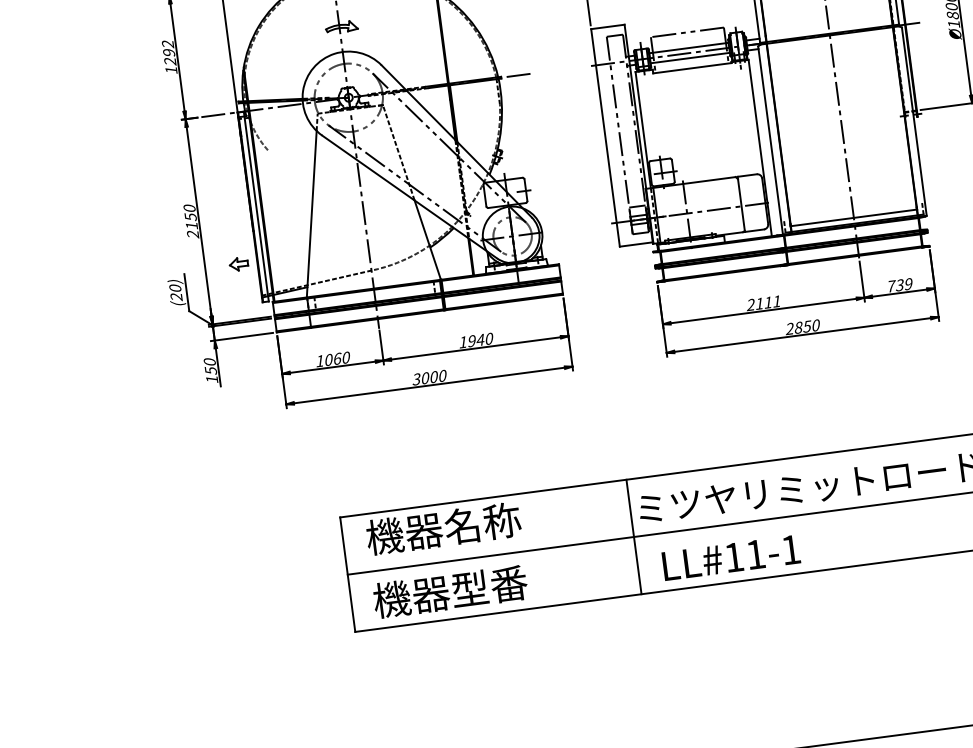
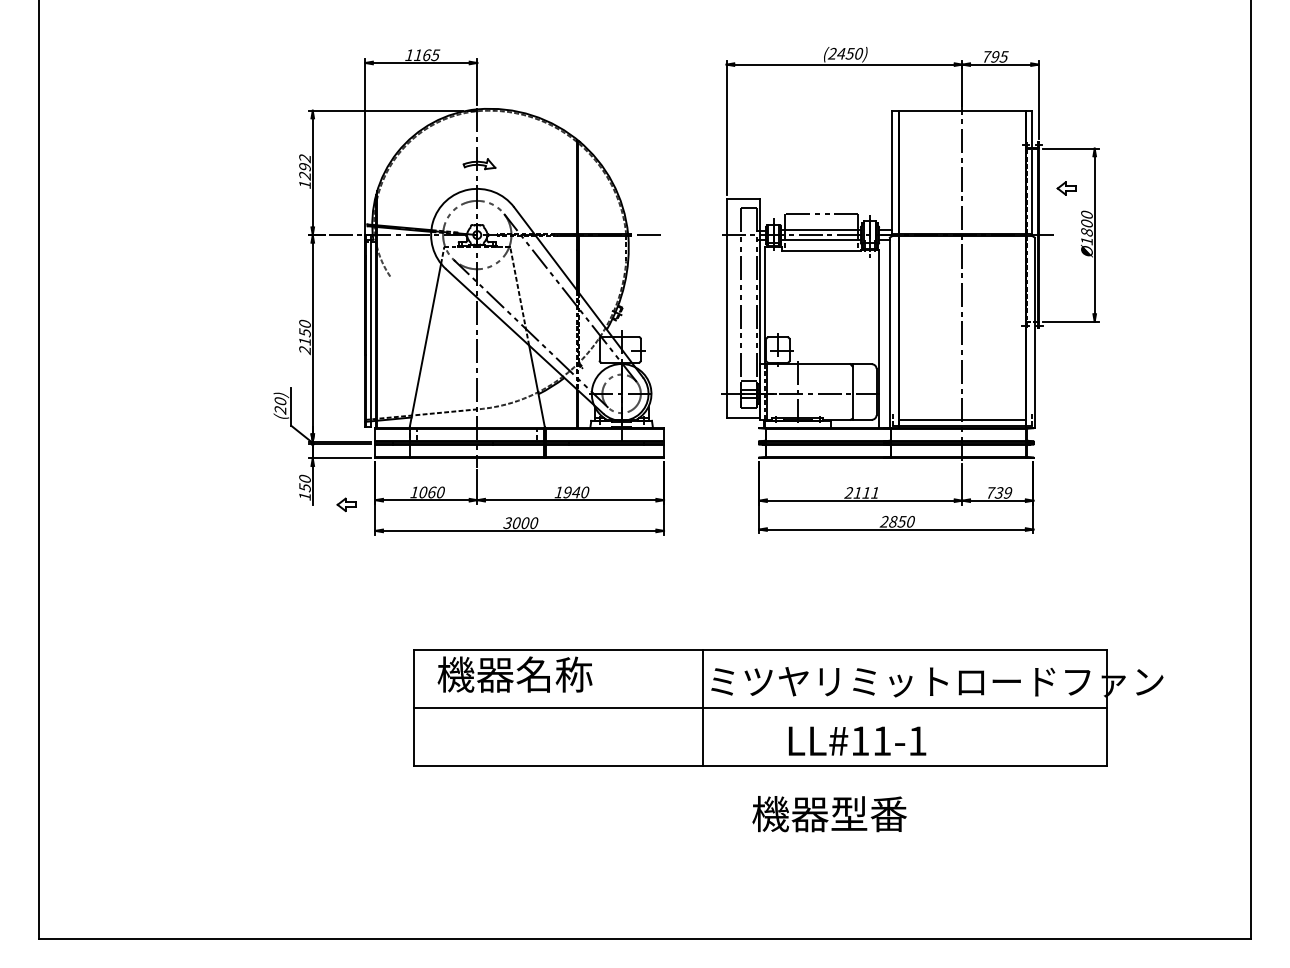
part: (238, 263) -> (346, 504), moved
text: (731, 557) -> (857, 740), moved
text: (450, 592) -> (829, 814), moved

